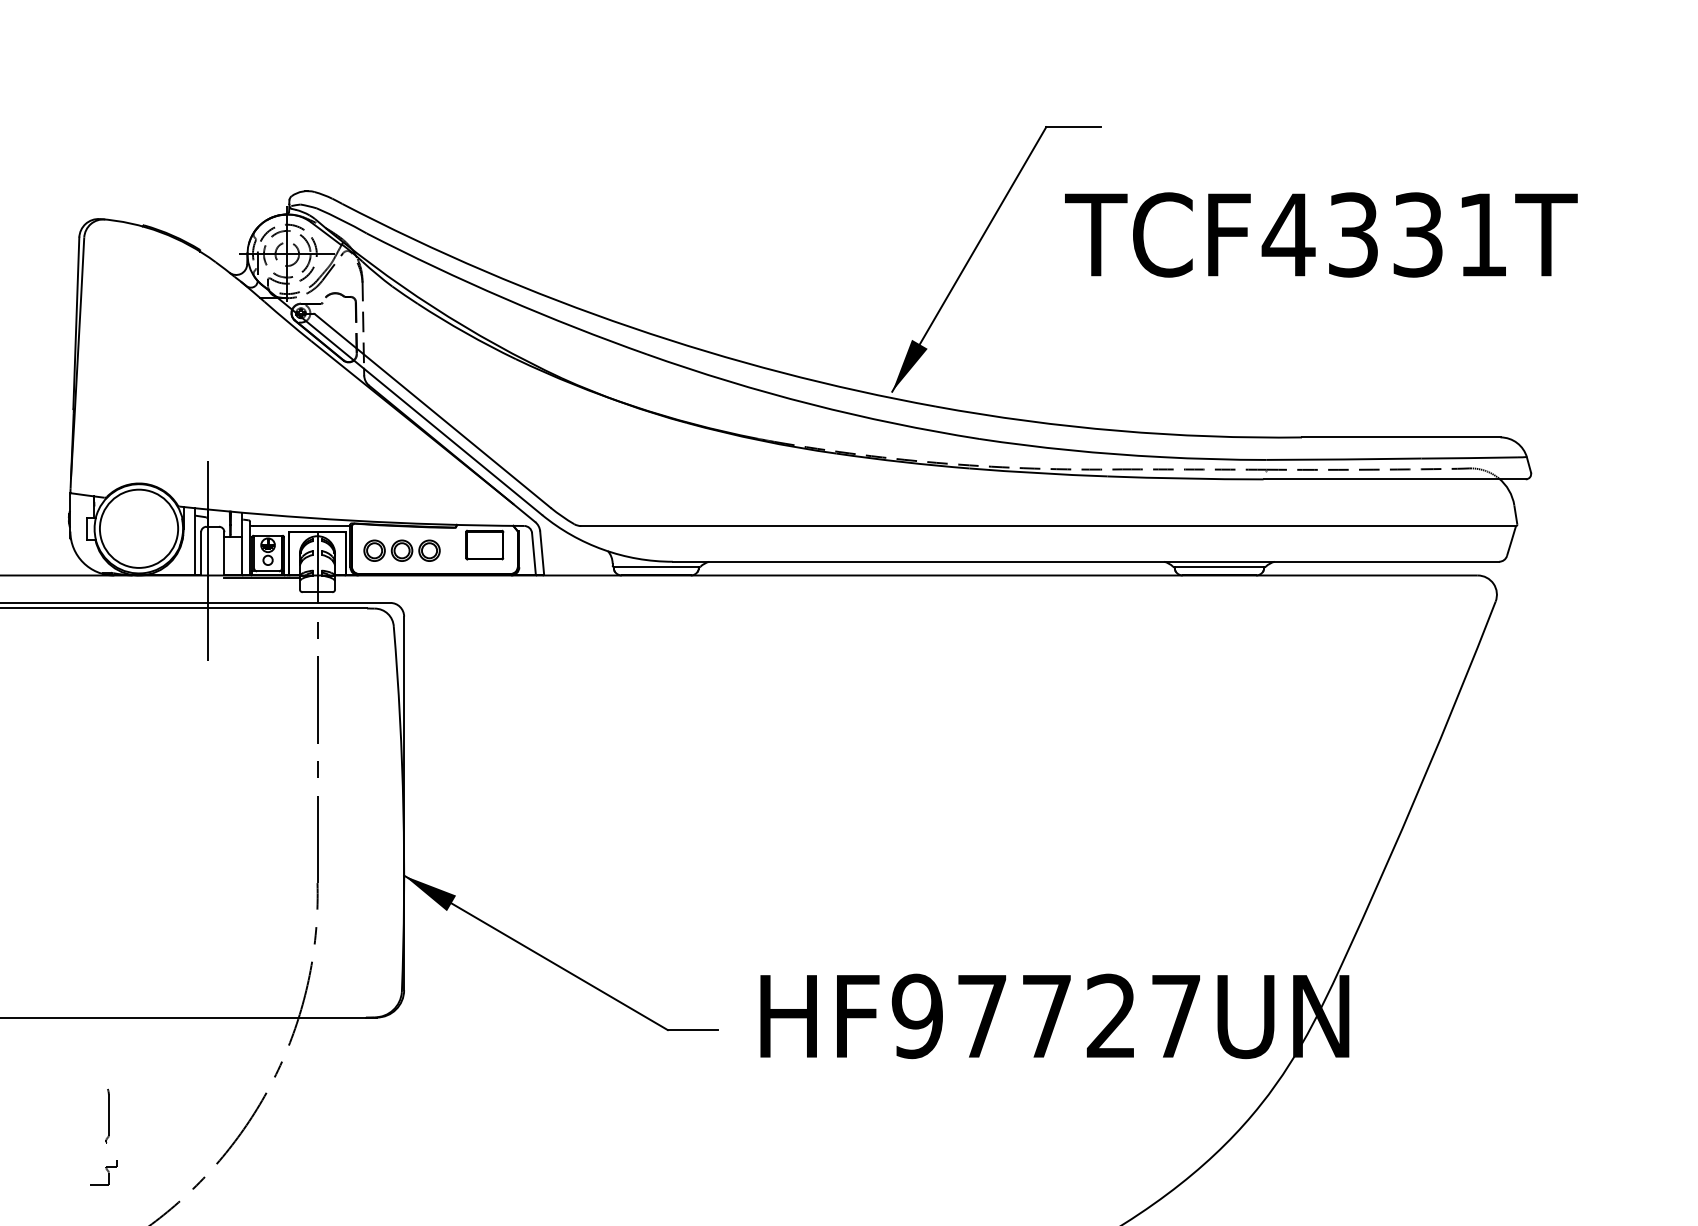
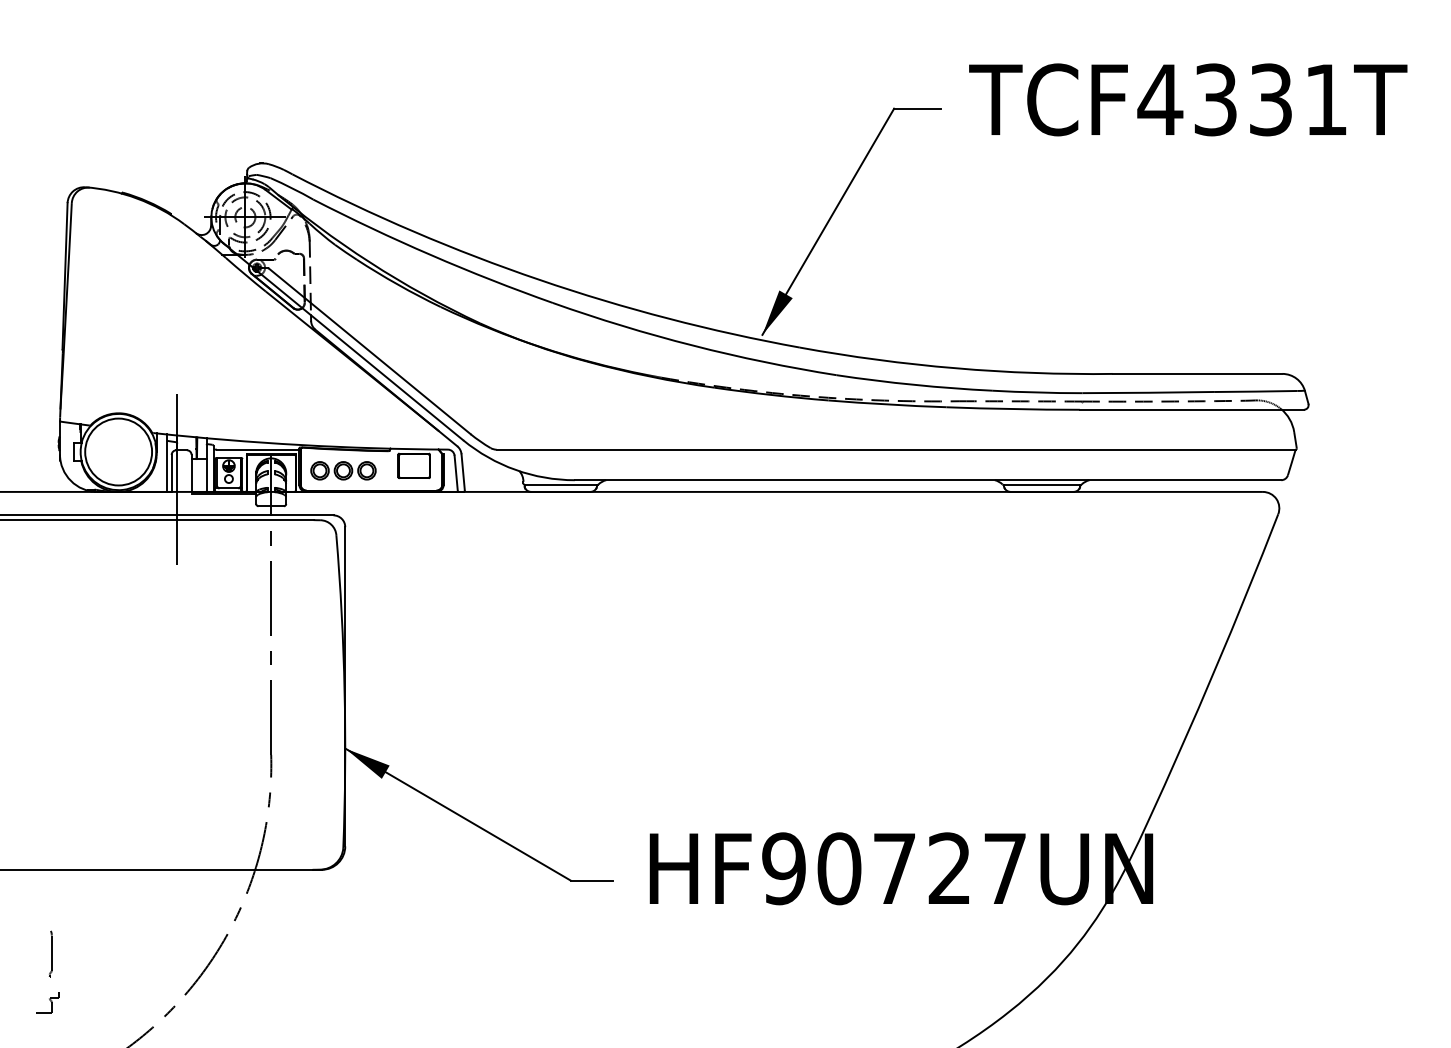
text: (1321, 234) -> (1188, 99), moved
text: (982, 1016) -> (839, 868), HF97727UN -> HF90727UN
part: (103, 1136) -> (47, 971), moved

